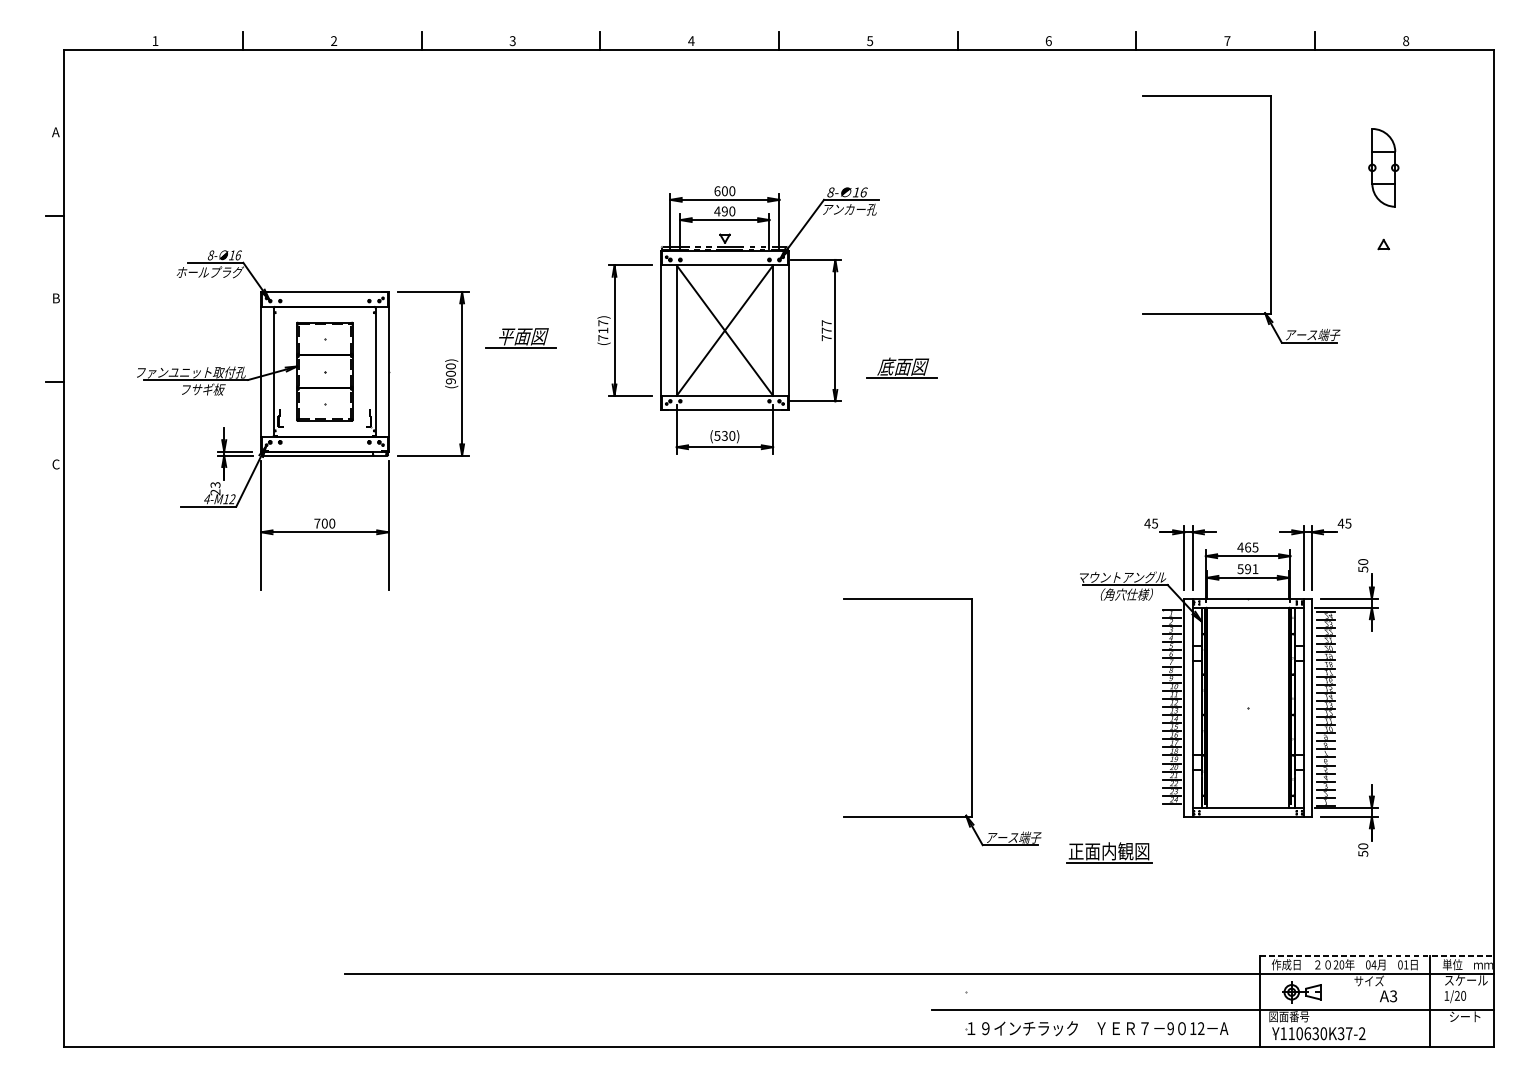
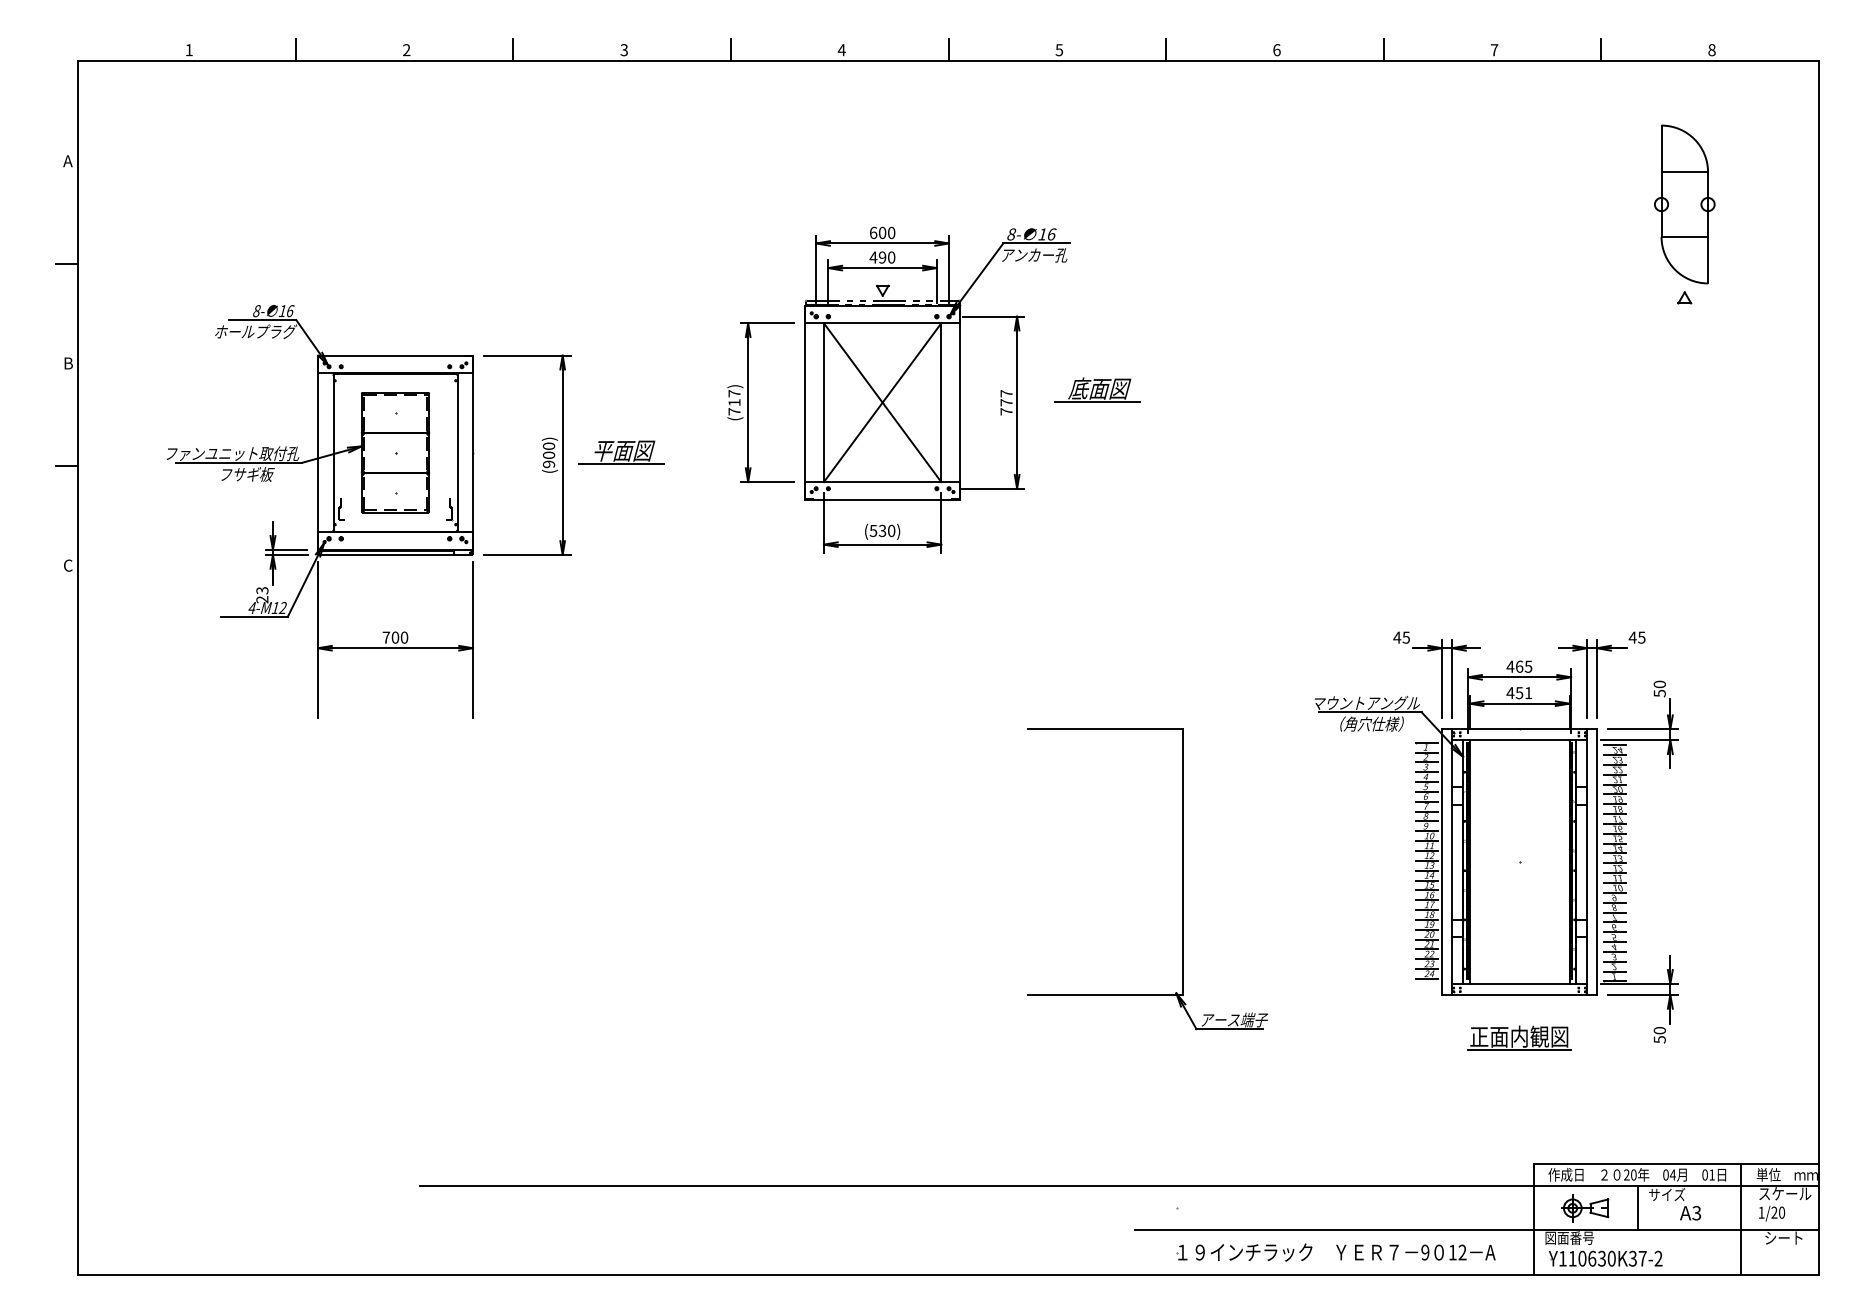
part: (1383, 167) -> (1684, 204), size x1.67
part: (1270, 219) -> (1546, 267), removed
part: (521, 337) -> (621, 452), moved
part: (901, 367) -> (1097, 389), moved
text: (1243, 569) -> (1514, 693), 591 -> 451
part: (1109, 852) -> (1519, 1037), moved
line: (1376, 956) -> (1676, 1164), dashed -> solid
line: (1344, 992) -> (1637, 1208), added

